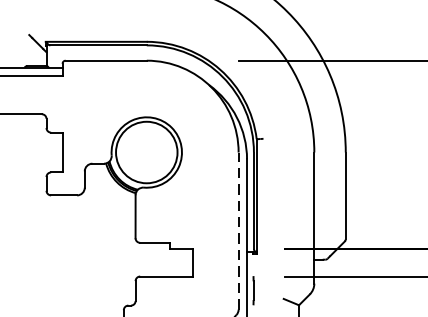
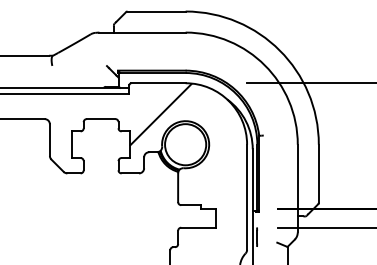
hatch: (109, 107) -> (160, 114), added
line: (239, 231) -> (247, 197), dashed -> solid

